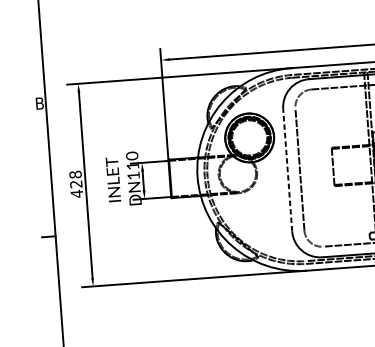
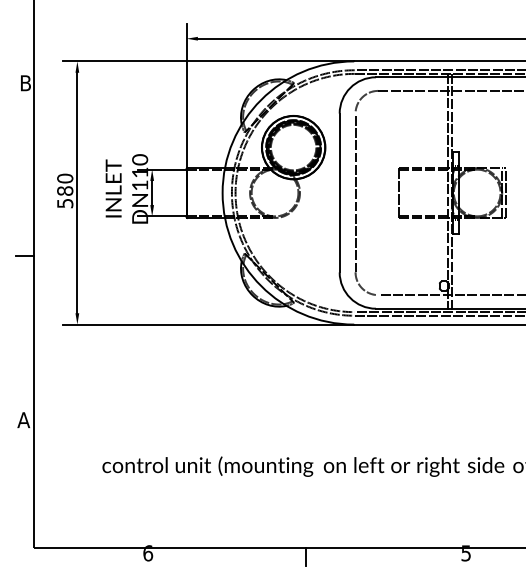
line: (287, 169) -> (339, 192), dashed -> solid
text: (76, 183) -> (65, 190), 428 -> 580

